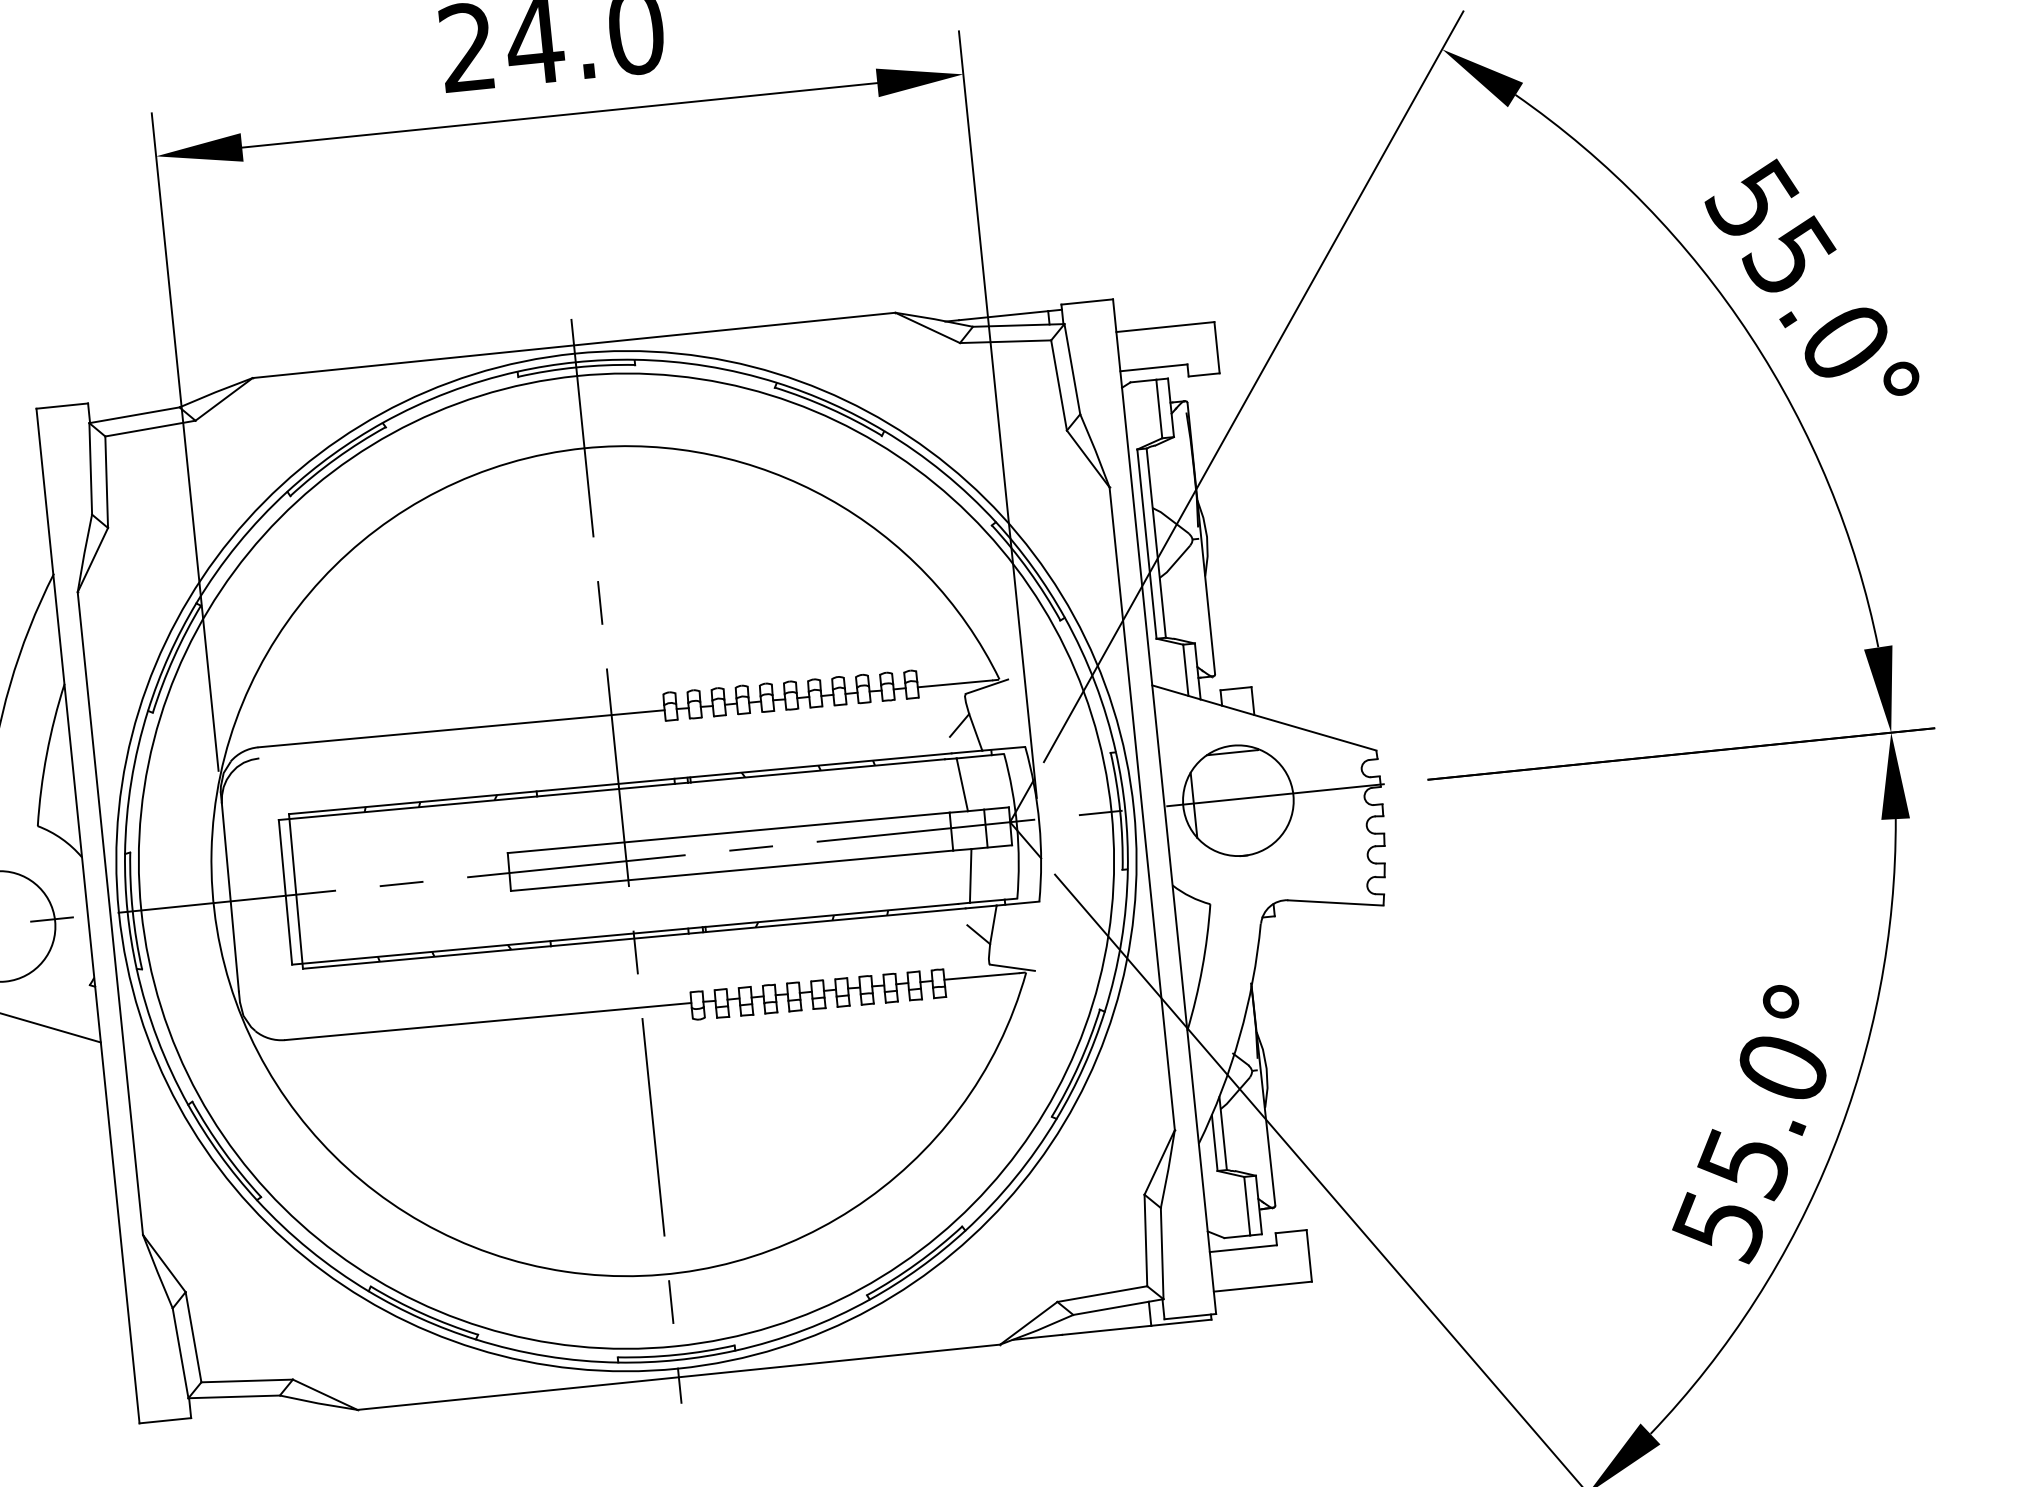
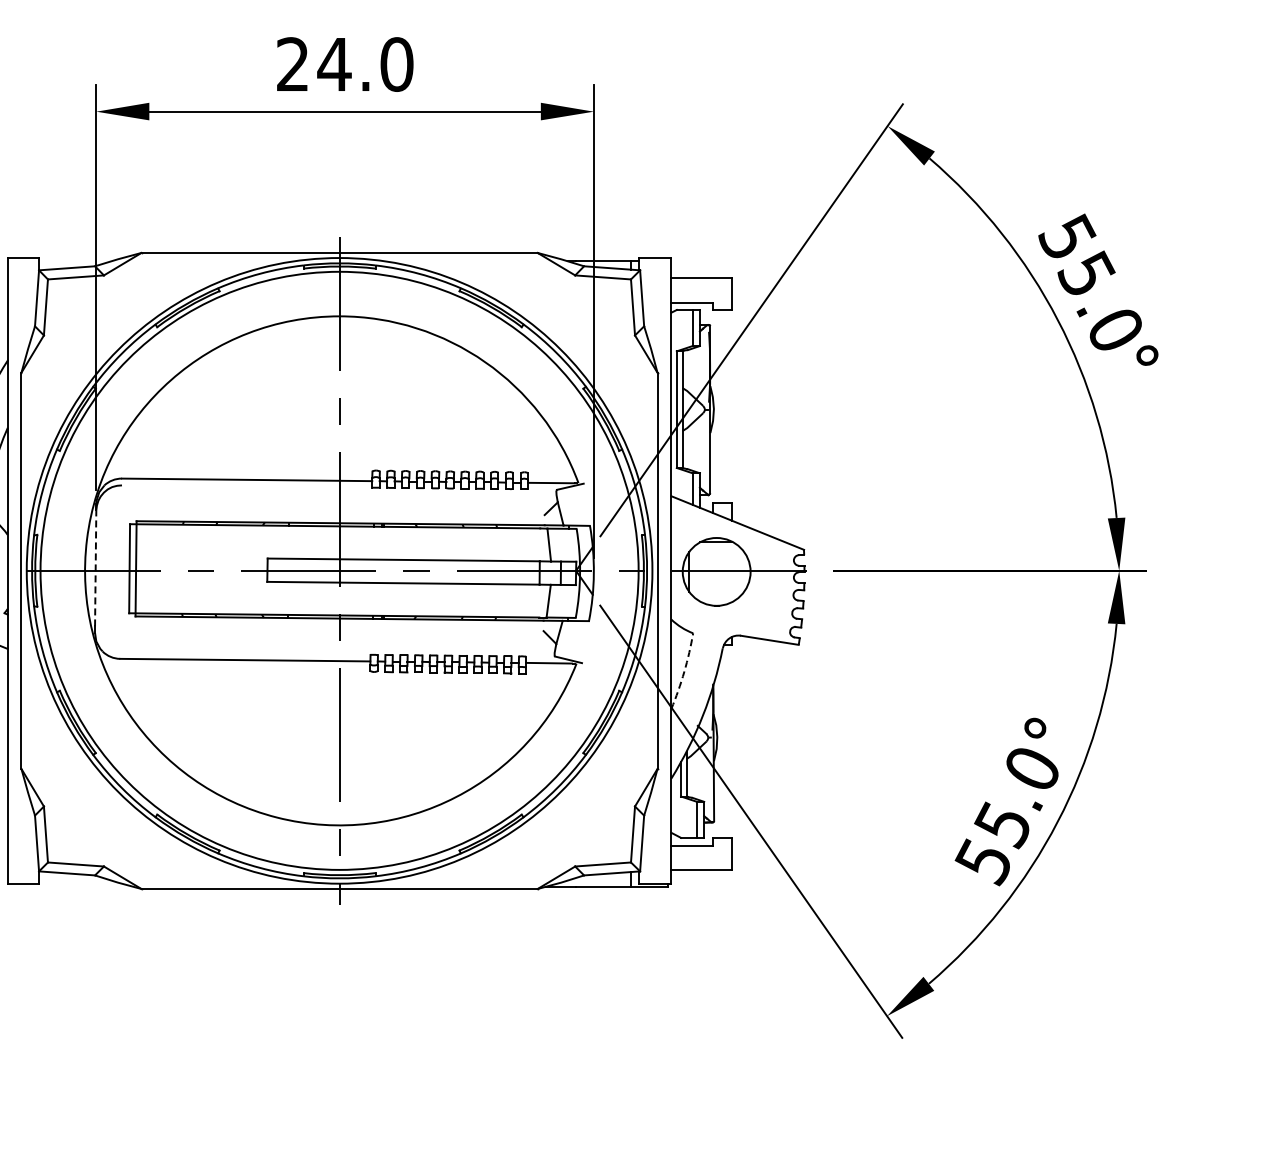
line: (229, 895) -> (95, 567), solid -> dashed
arc: (1202, 967) -> (684, 671), solid -> dashed

